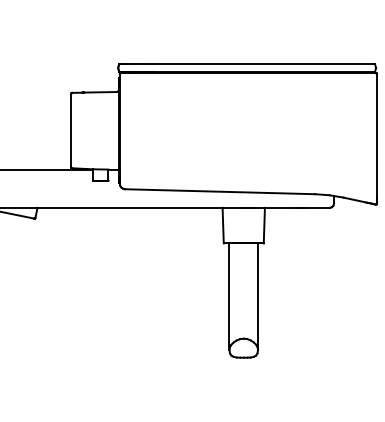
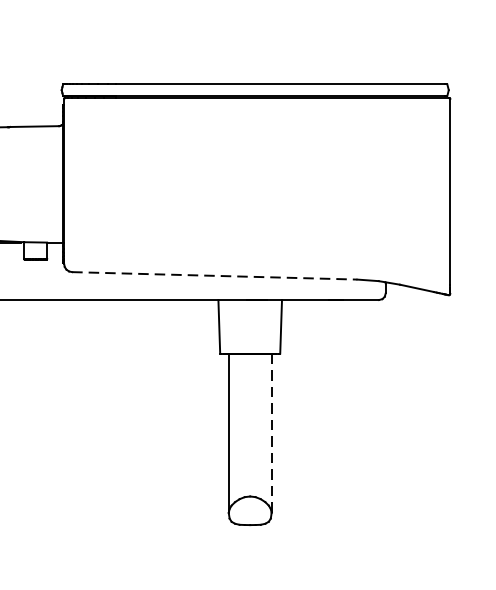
line: (220, 191) -> (215, 275), solid -> dashed
line: (258, 296) -> (272, 433), solid -> dashed

